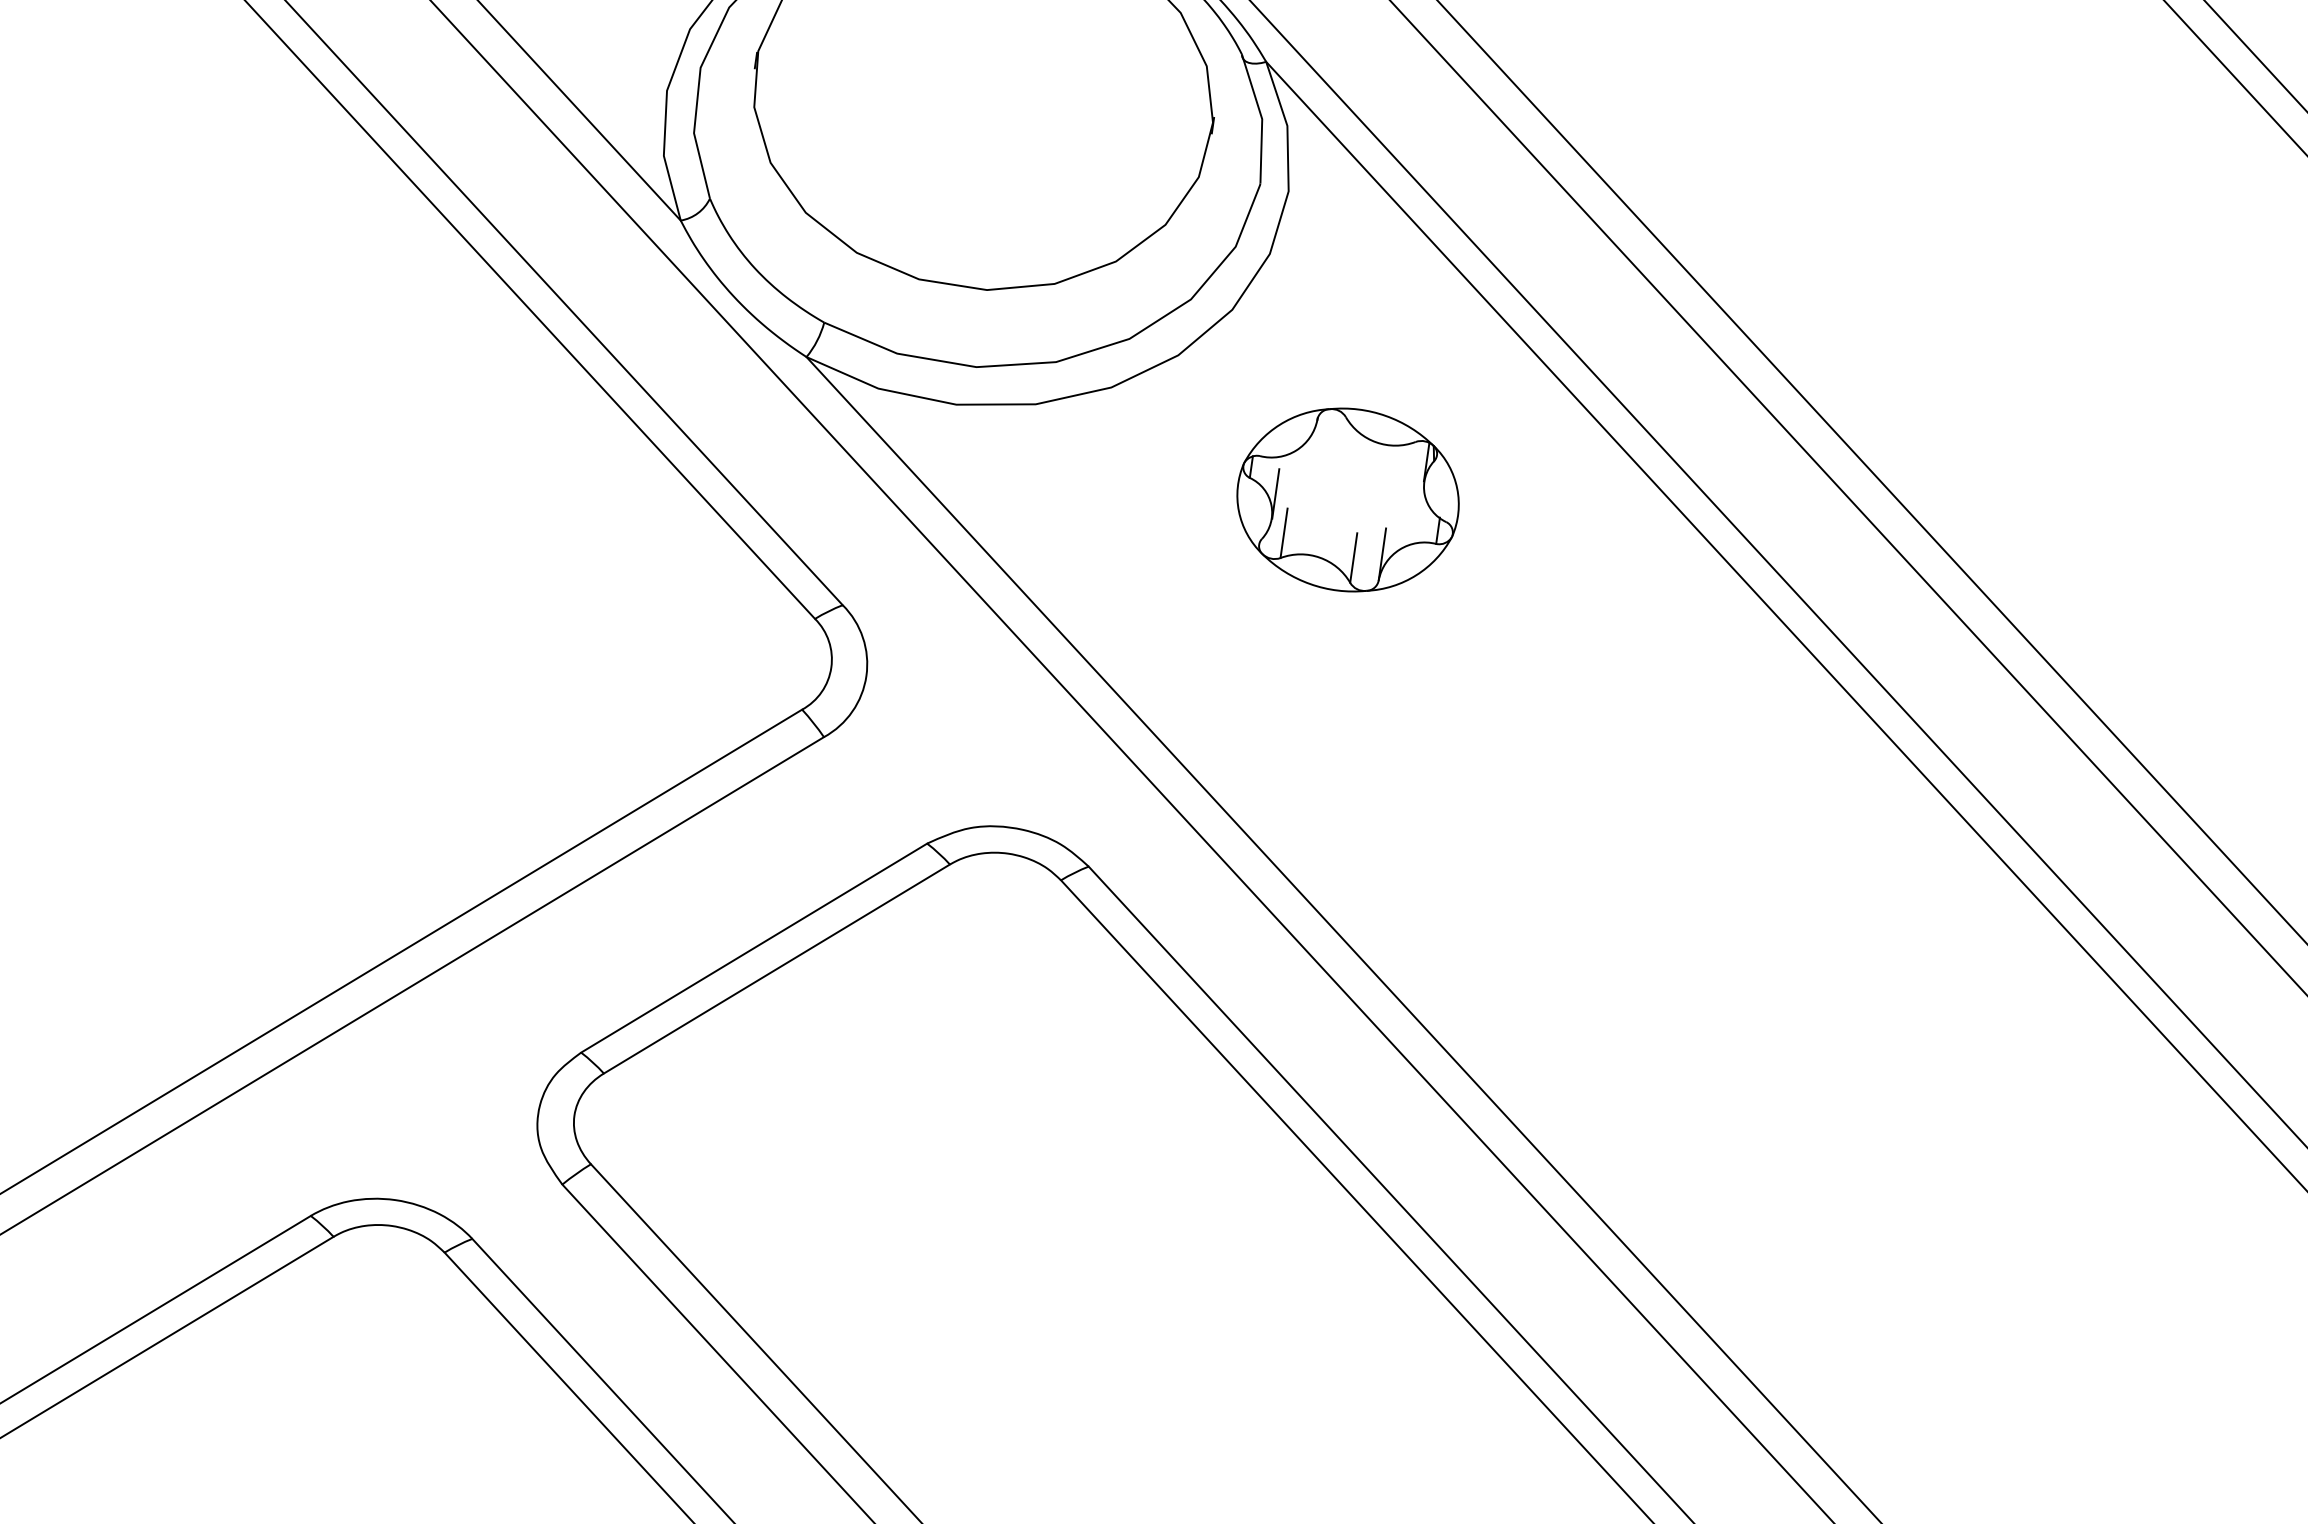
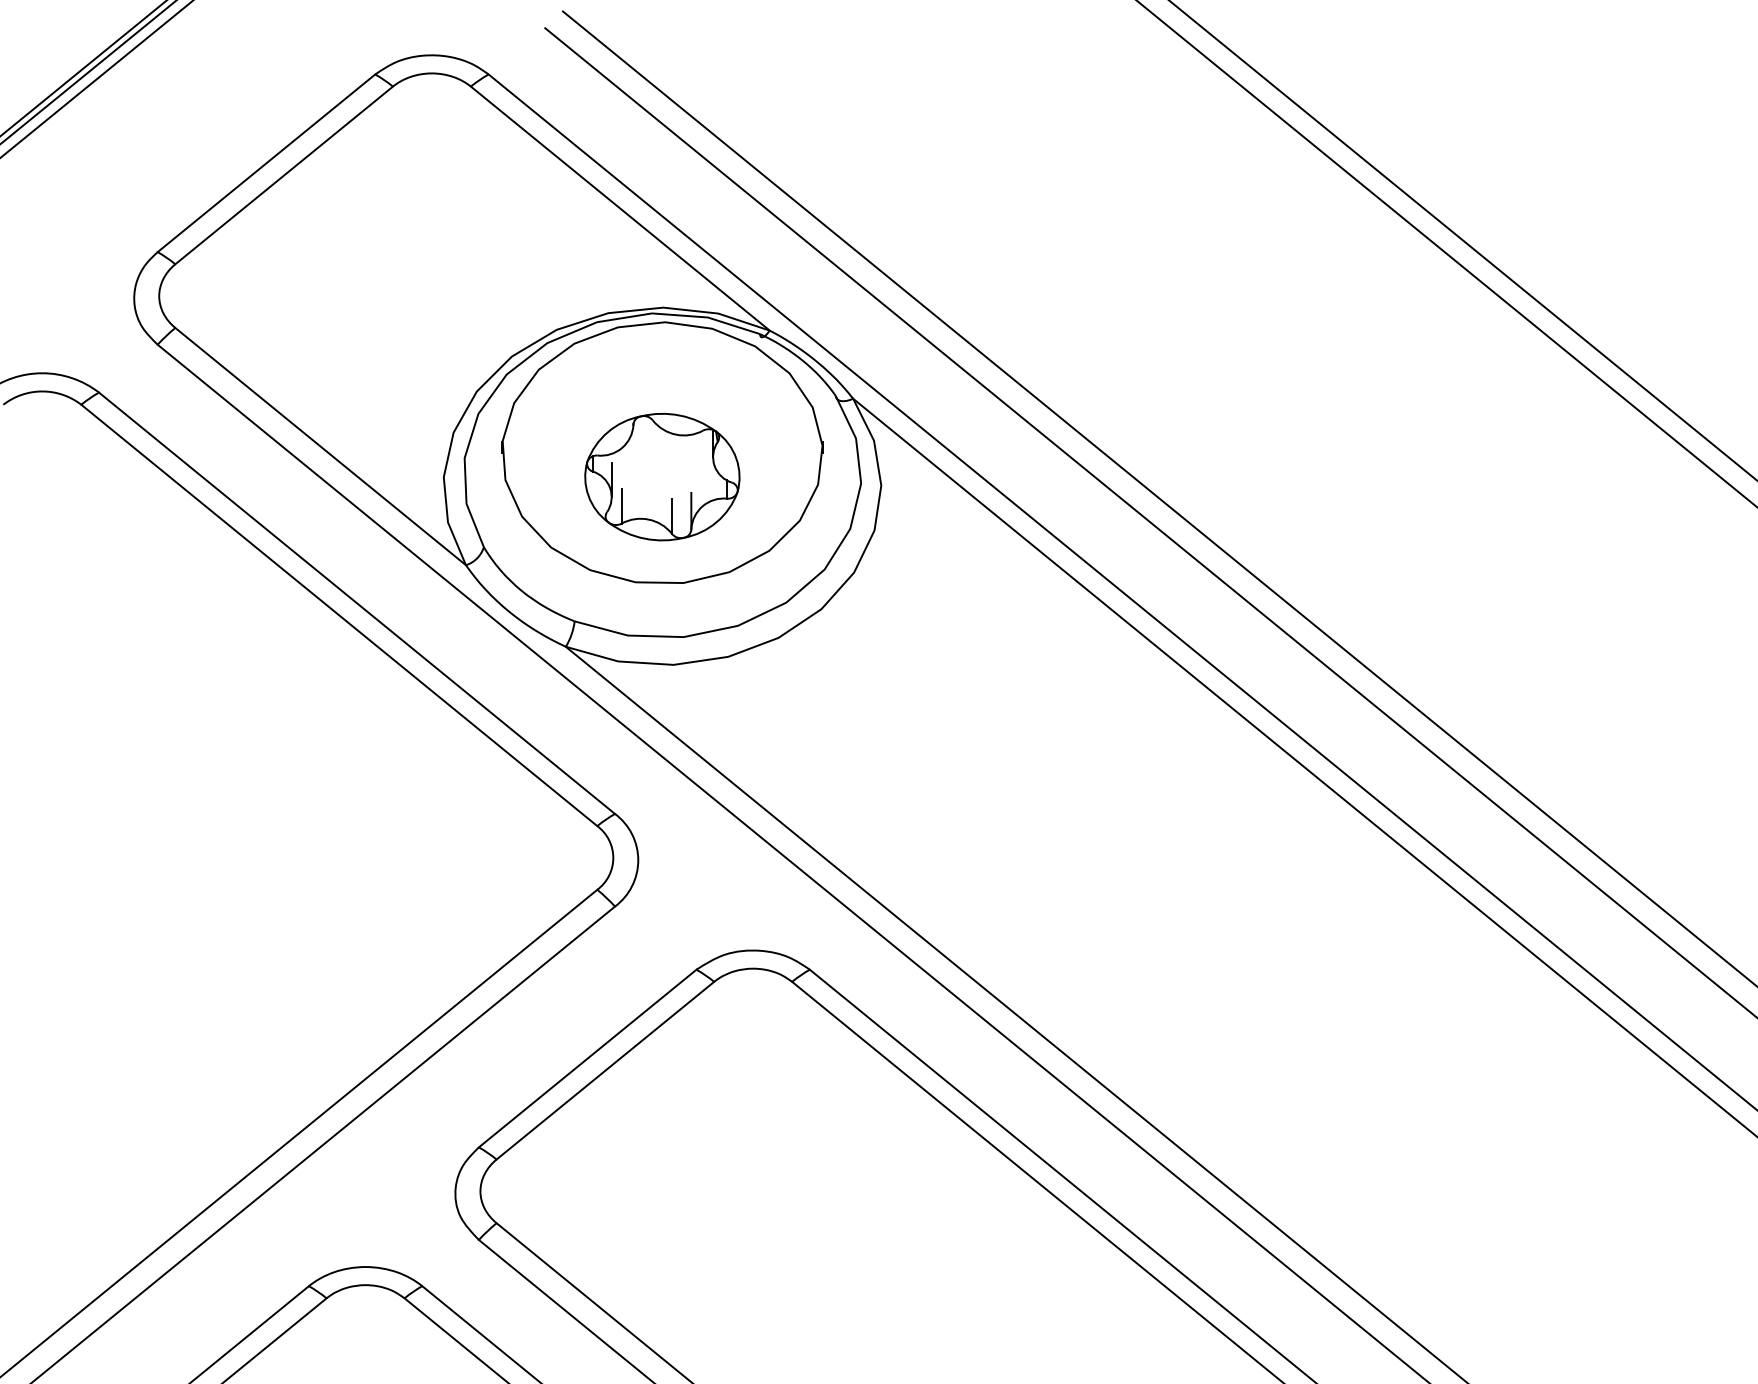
part: (1348, 499) -> (662, 476), moved

